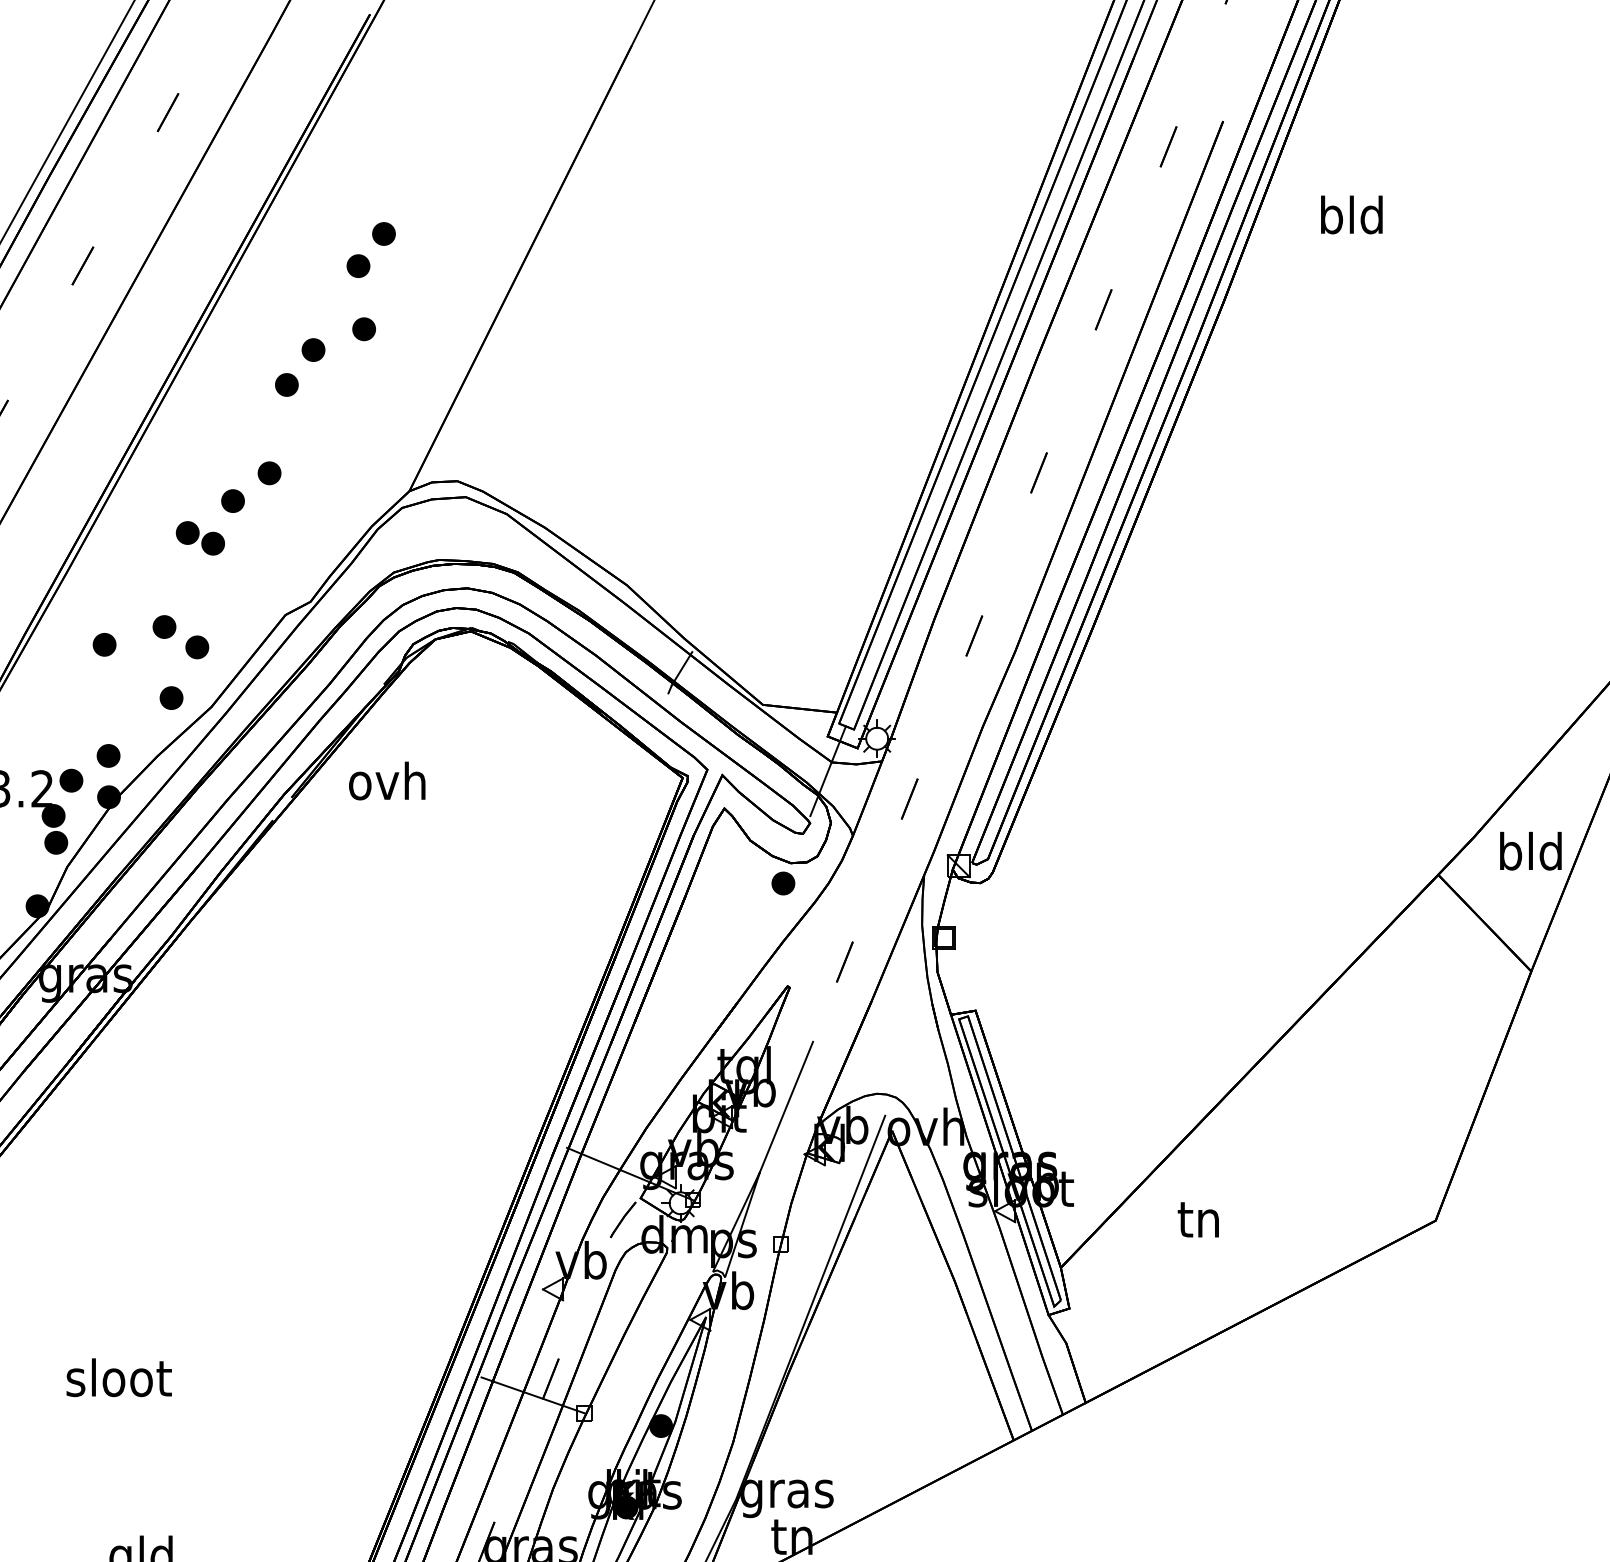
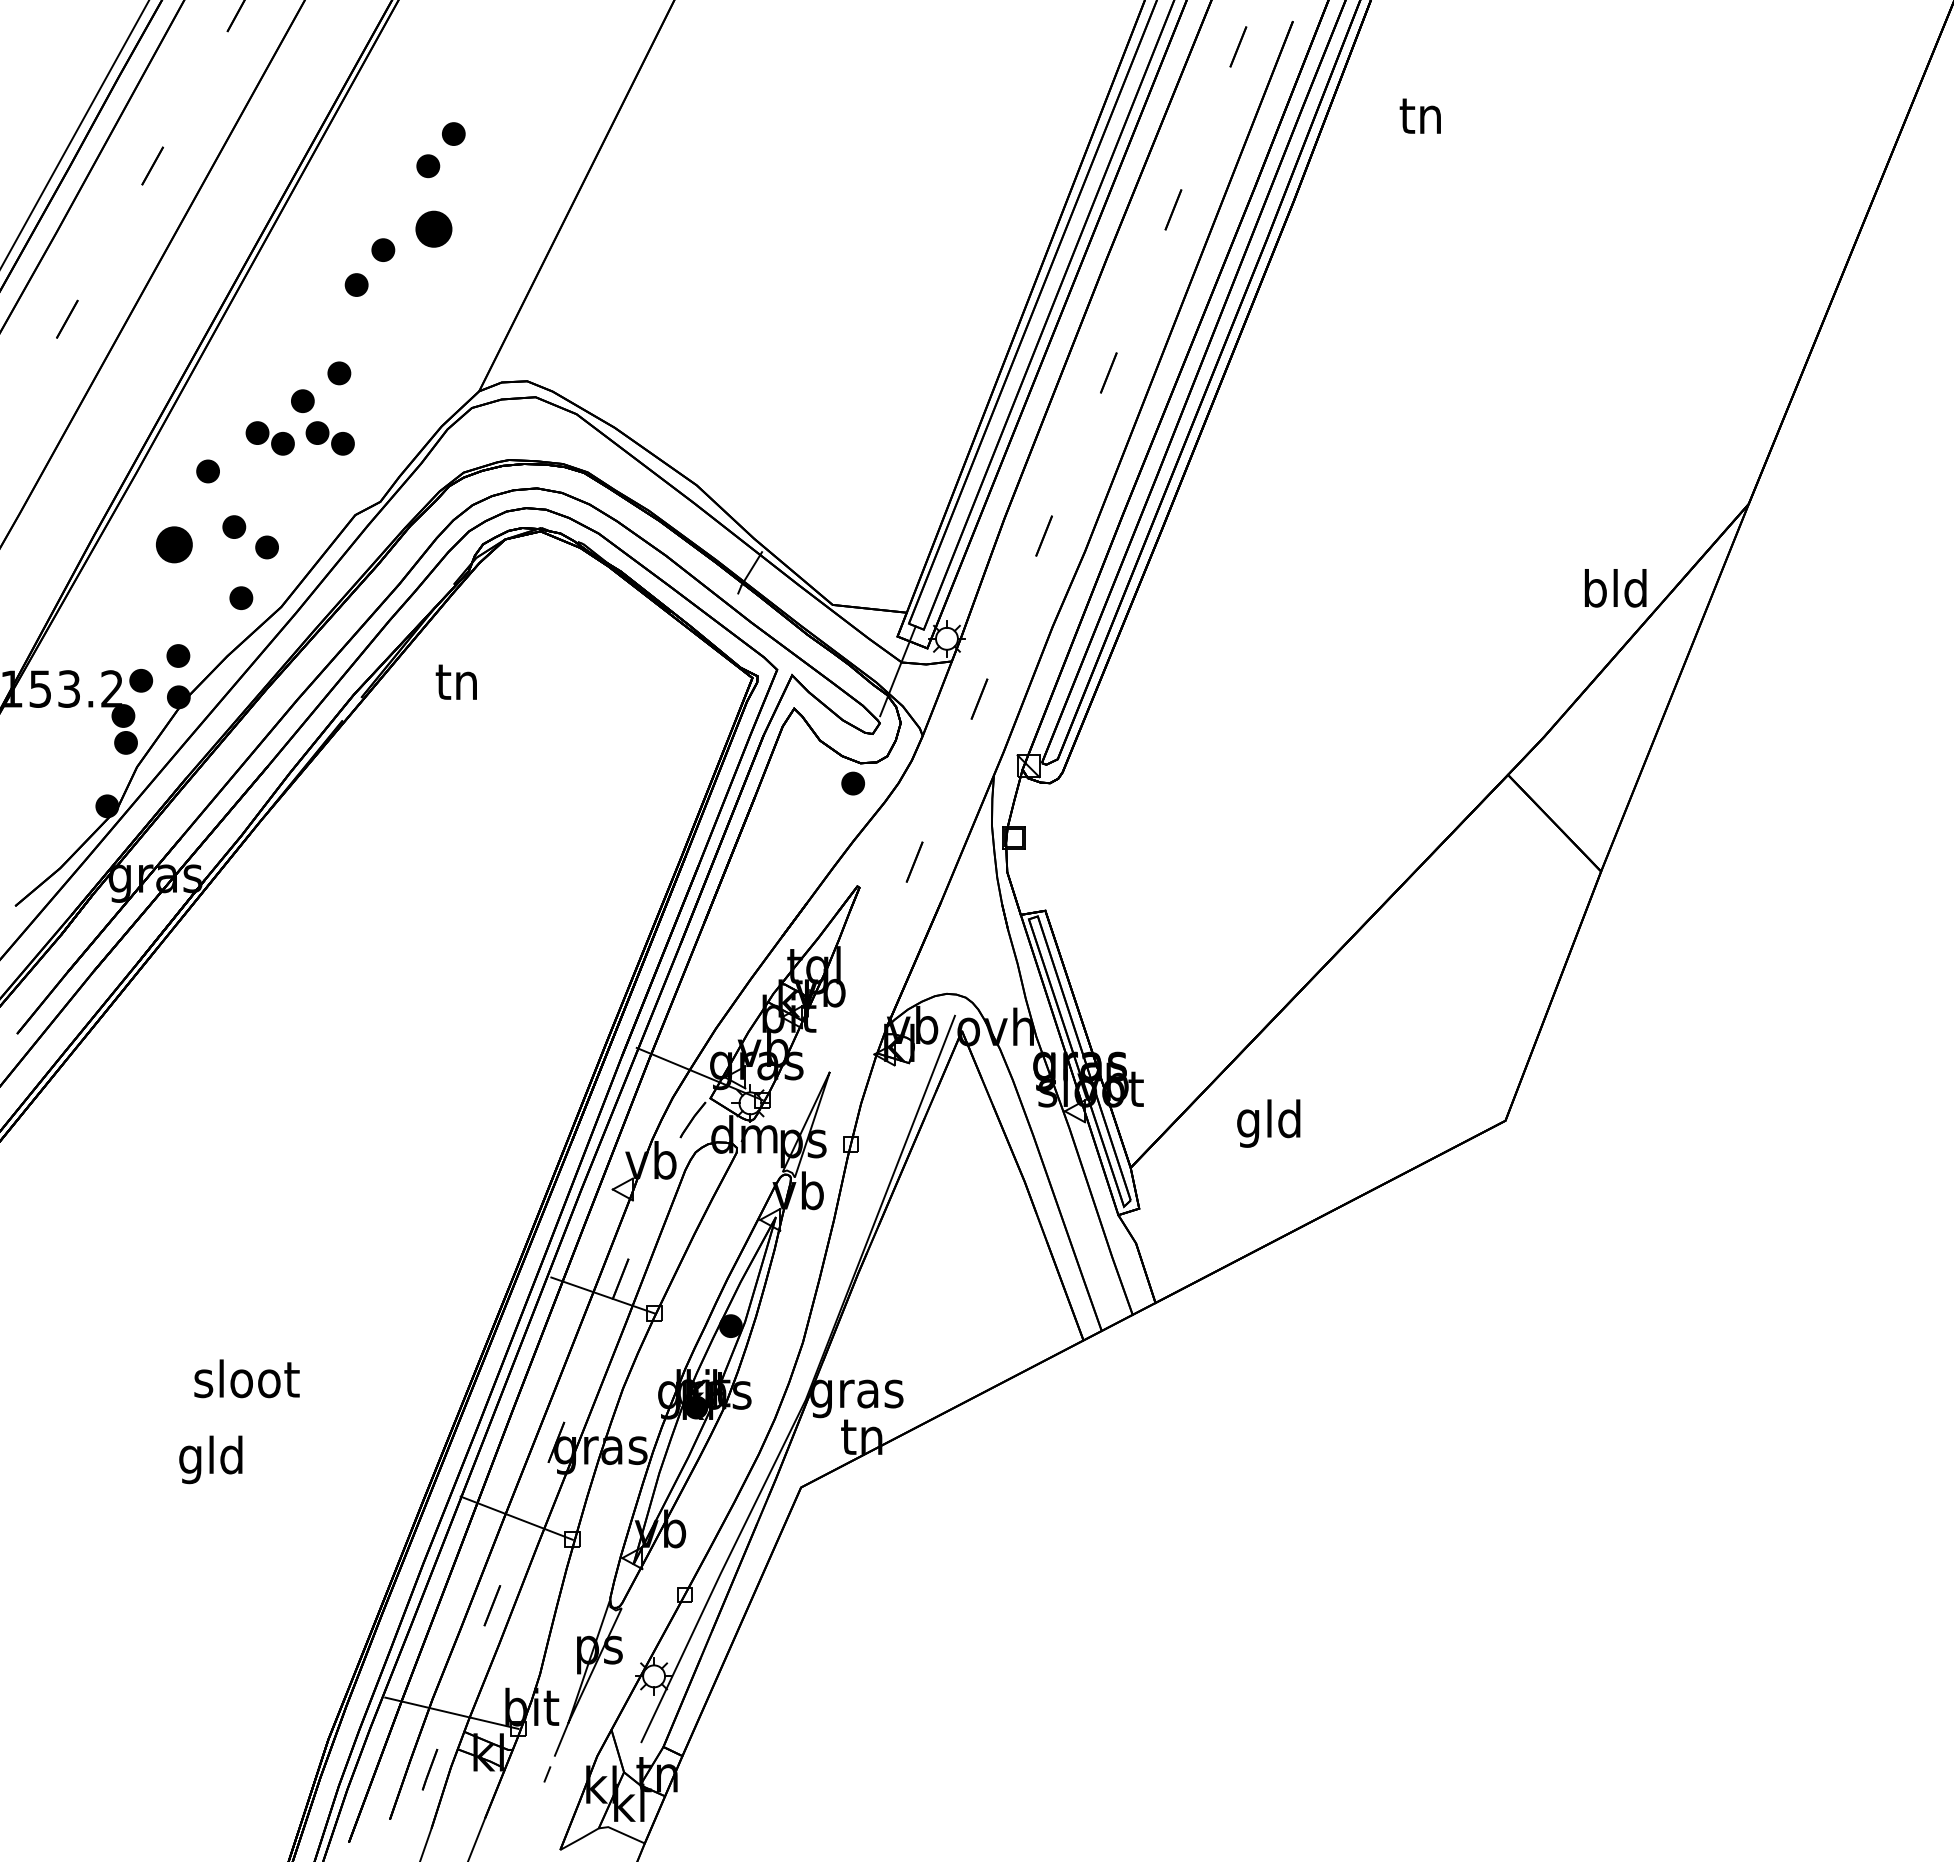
text: (1351, 214) -> (1421, 114), bld -> tn
part: (363, 329) -> (433, 229), size x1.6
part: (259, 538) -> (329, 438), added
part: (137, 571) -> (207, 471), added
part: (104, 644) -> (174, 544), size x1.6
text: (386, 780) -> (456, 680), ovh -> tn
text: (1530, 851) -> (1615, 588), moved
line: (785, 1106) -> (855, 1006), removed
text: (1198, 1223) -> (1268, 1123), tn -> gld
text: (118, 1377) -> (246, 1378), moved

